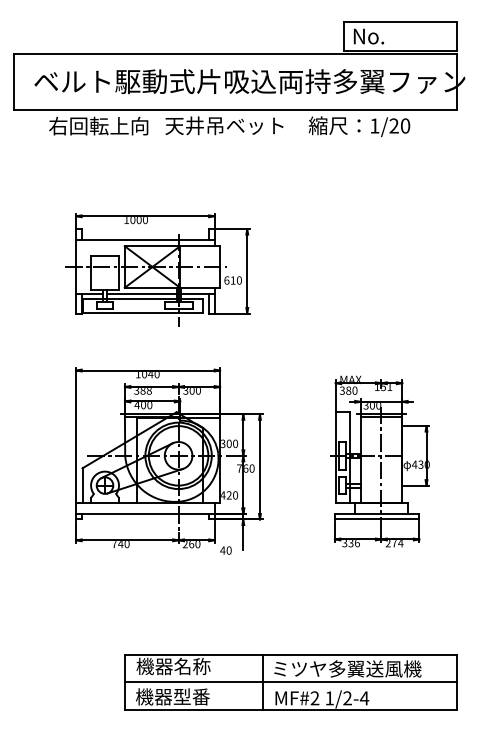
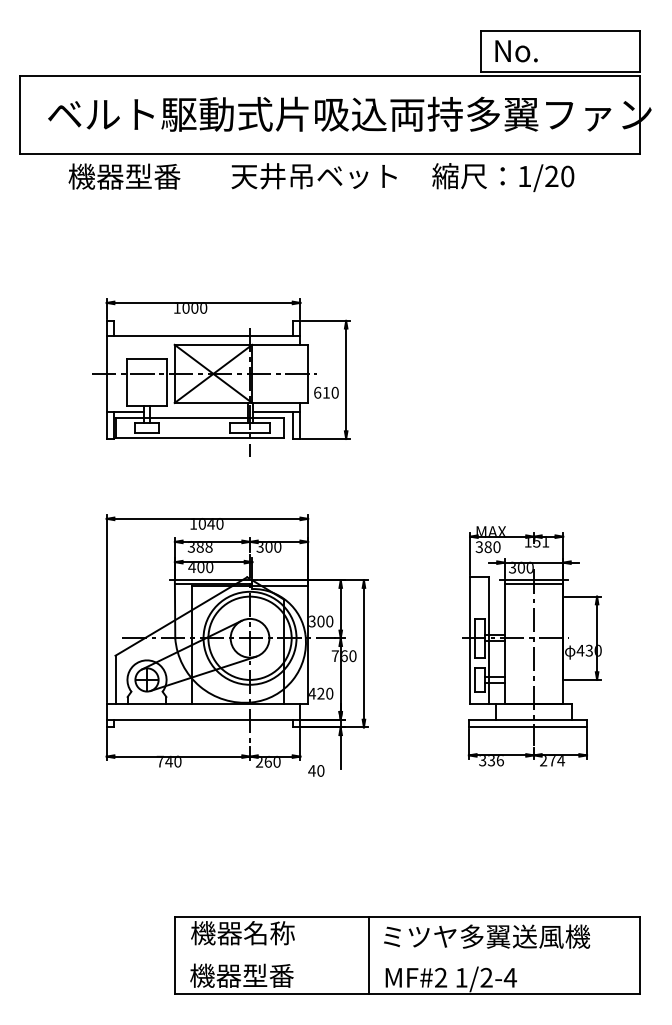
text: (98, 125) -> (137, 175), 右回転上向 -> 機器型番
line: (141, 293) -> (198, 410), removed
line: (291, 682) -> (408, 955), removed

